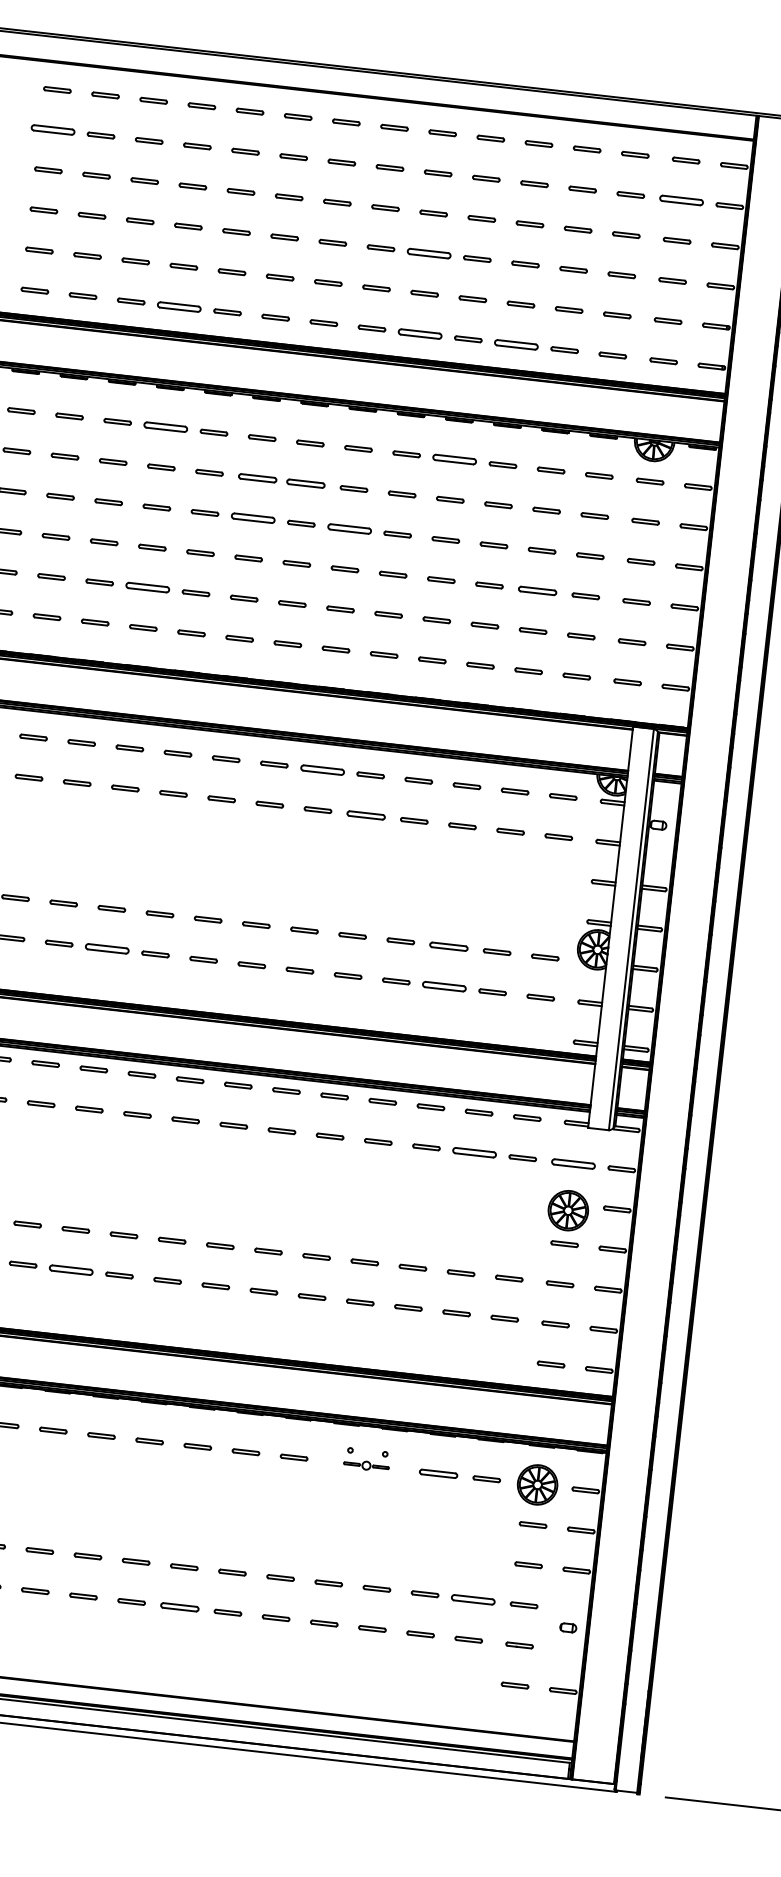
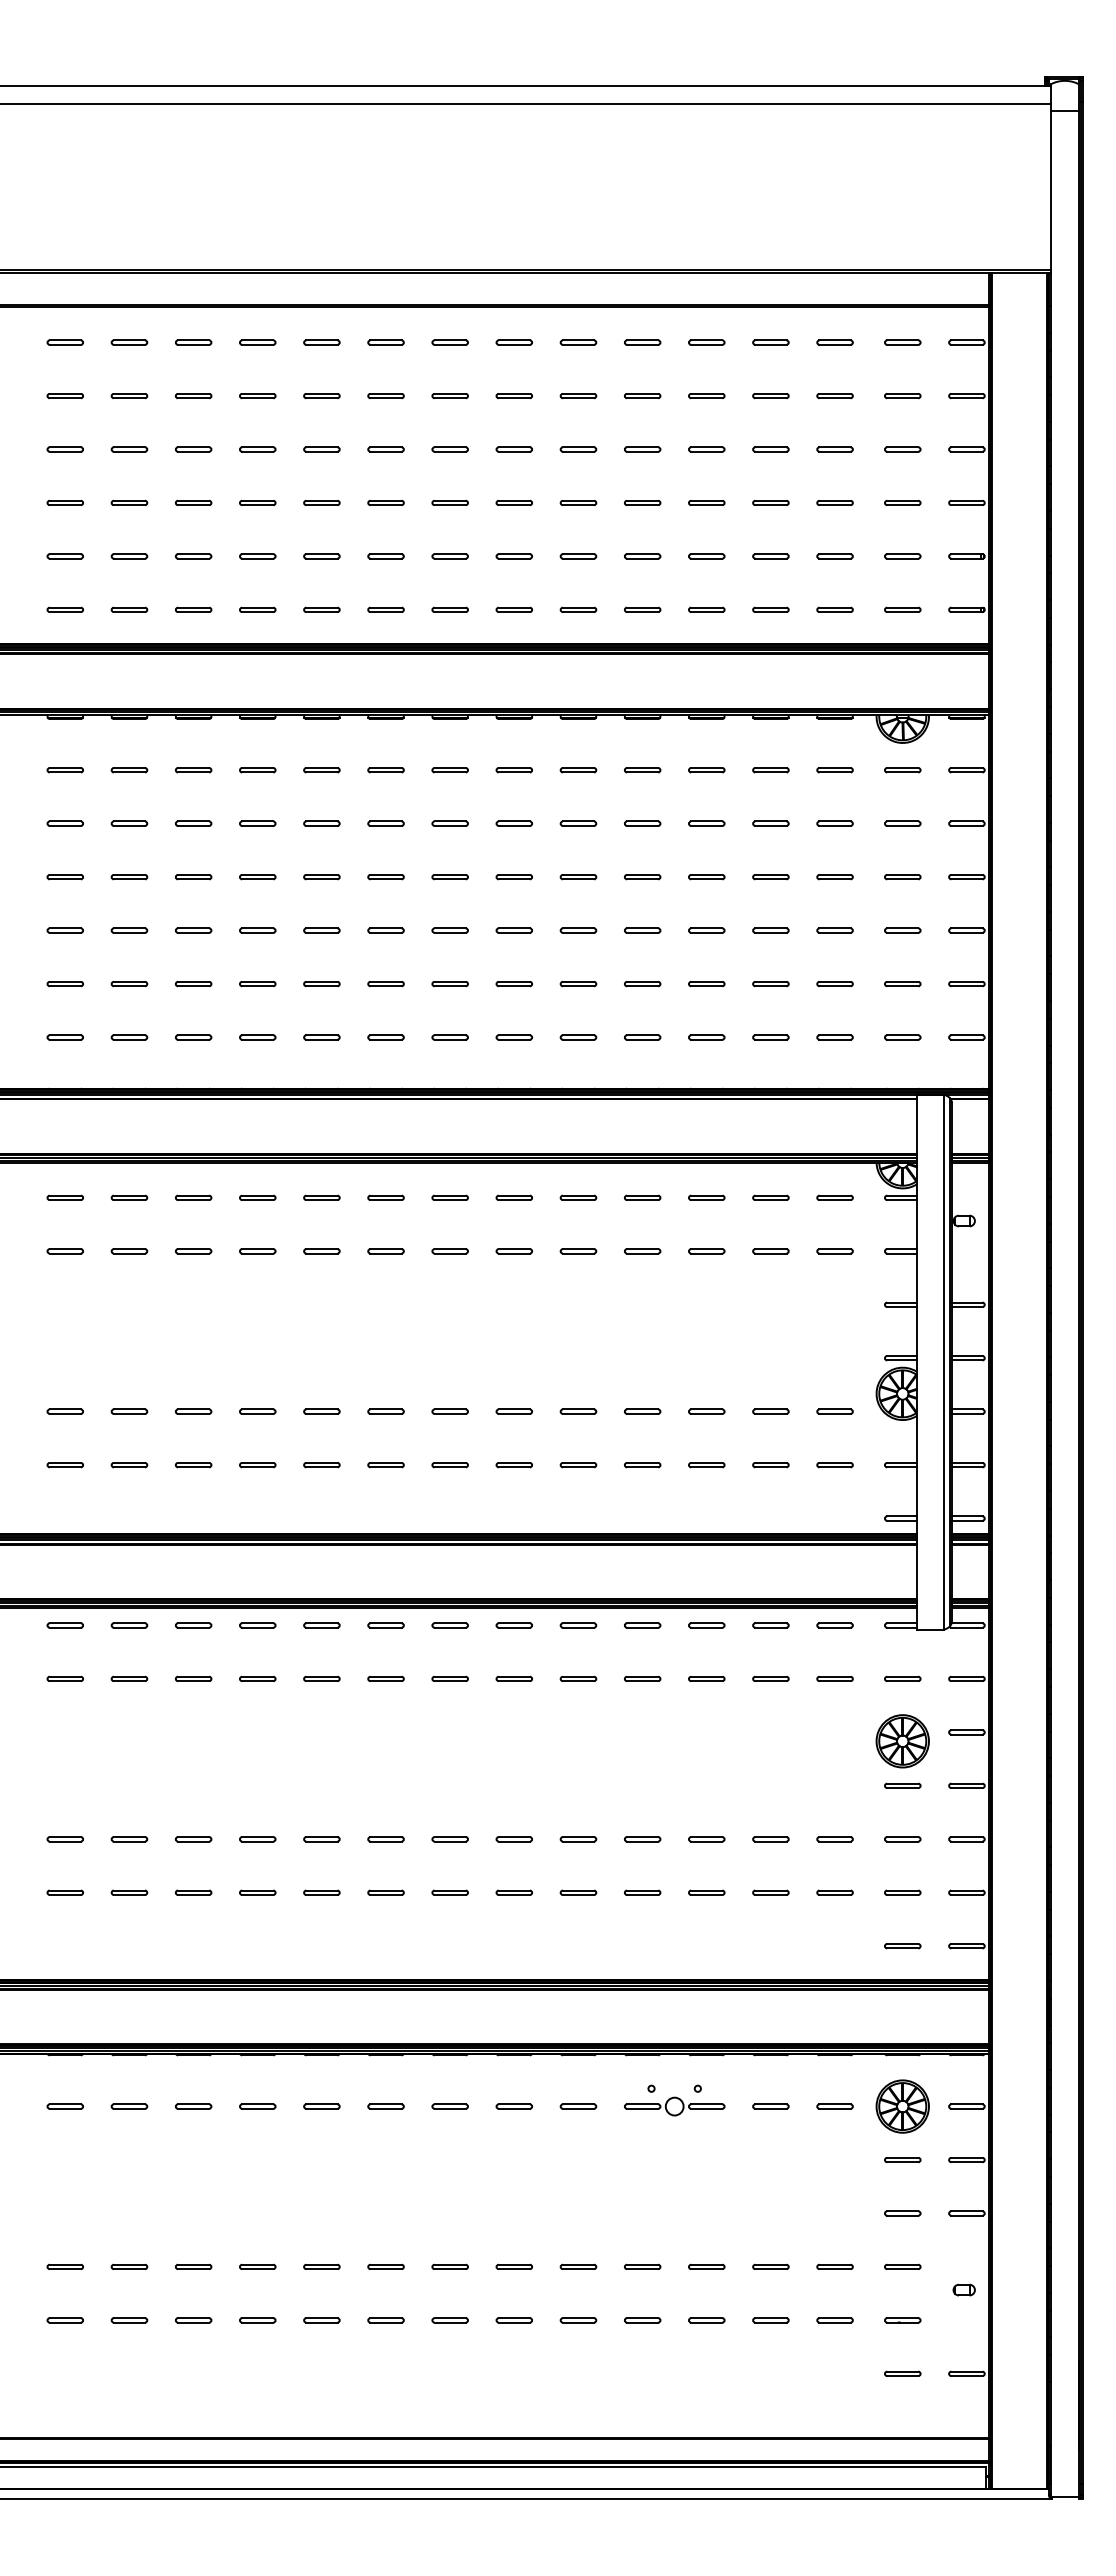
part: (52, 130) -> (64, 396), size x0.62
part: (681, 200) -> (902, 396), size x0.62
part: (429, 253) -> (578, 502), size x0.62
part: (179, 306) -> (257, 609), size x0.62
part: (420, 333) -> (578, 609), size x0.62
part: (516, 344) -> (706, 609), size x0.62
part: (165, 427) -> (257, 770), size x0.62
part: (454, 459) -> (642, 770), size x0.62
part: (257, 478) -> (385, 823), size x0.71
part: (305, 483) -> (449, 823), size x0.71
part: (252, 518) -> (385, 877), size x0.62
part: (348, 529) -> (513, 877), size x0.62
part: (147, 588) -> (257, 984), size x0.62
part: (537, 590) -> (770, 930), size x0.71
part: (321, 769) -> (513, 1197), size x0.62
part: (366, 815) -> (578, 1251), size x0.71
part: (448, 946) -> (706, 1411), size x0.71
part: (107, 949) -> (257, 1465), size x0.62
part: (444, 987) -> (706, 1465), size x0.62
part: (474, 1152) -> (770, 1678), size x0.62
part: (573, 1163) -> (902, 1678), size x0.62
part: (71, 1269) -> (257, 1892), size x0.62
part: (366, 1465) -> (674, 2106), size x1.67
part: (438, 1473) -> (770, 2106), size x0.71
part: (472, 1599) -> (834, 2266), size x0.62
part: (179, 1607) -> (449, 2320), size x0.71

